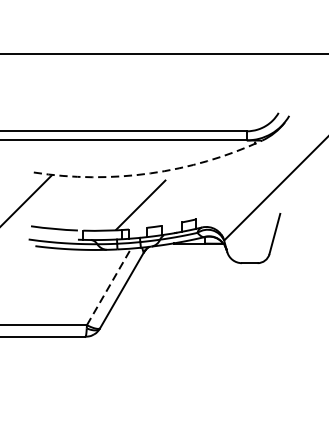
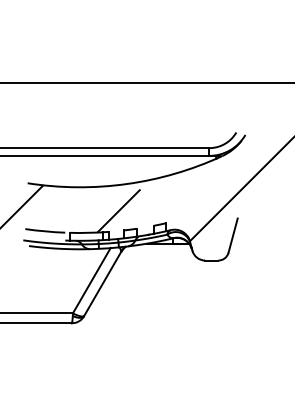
arc: (150, 173) -> (127, 184), dashed -> solid
line: (108, 286) -> (91, 280), dashed -> solid

